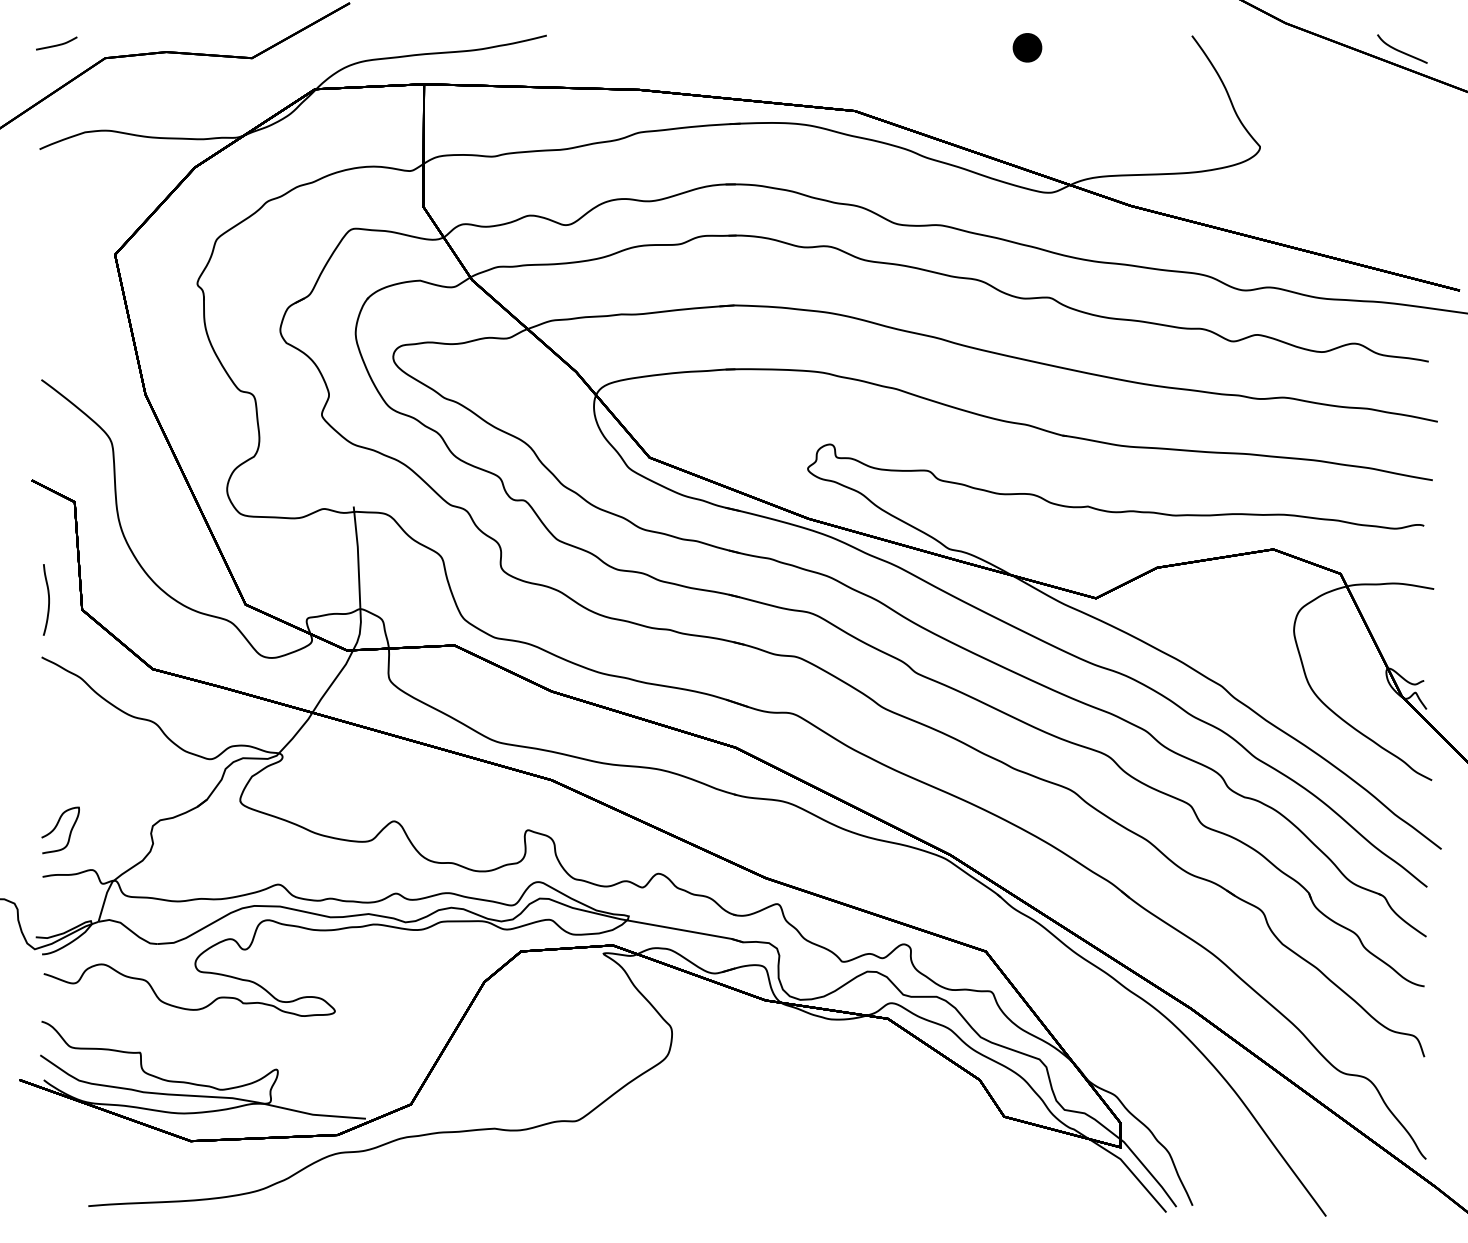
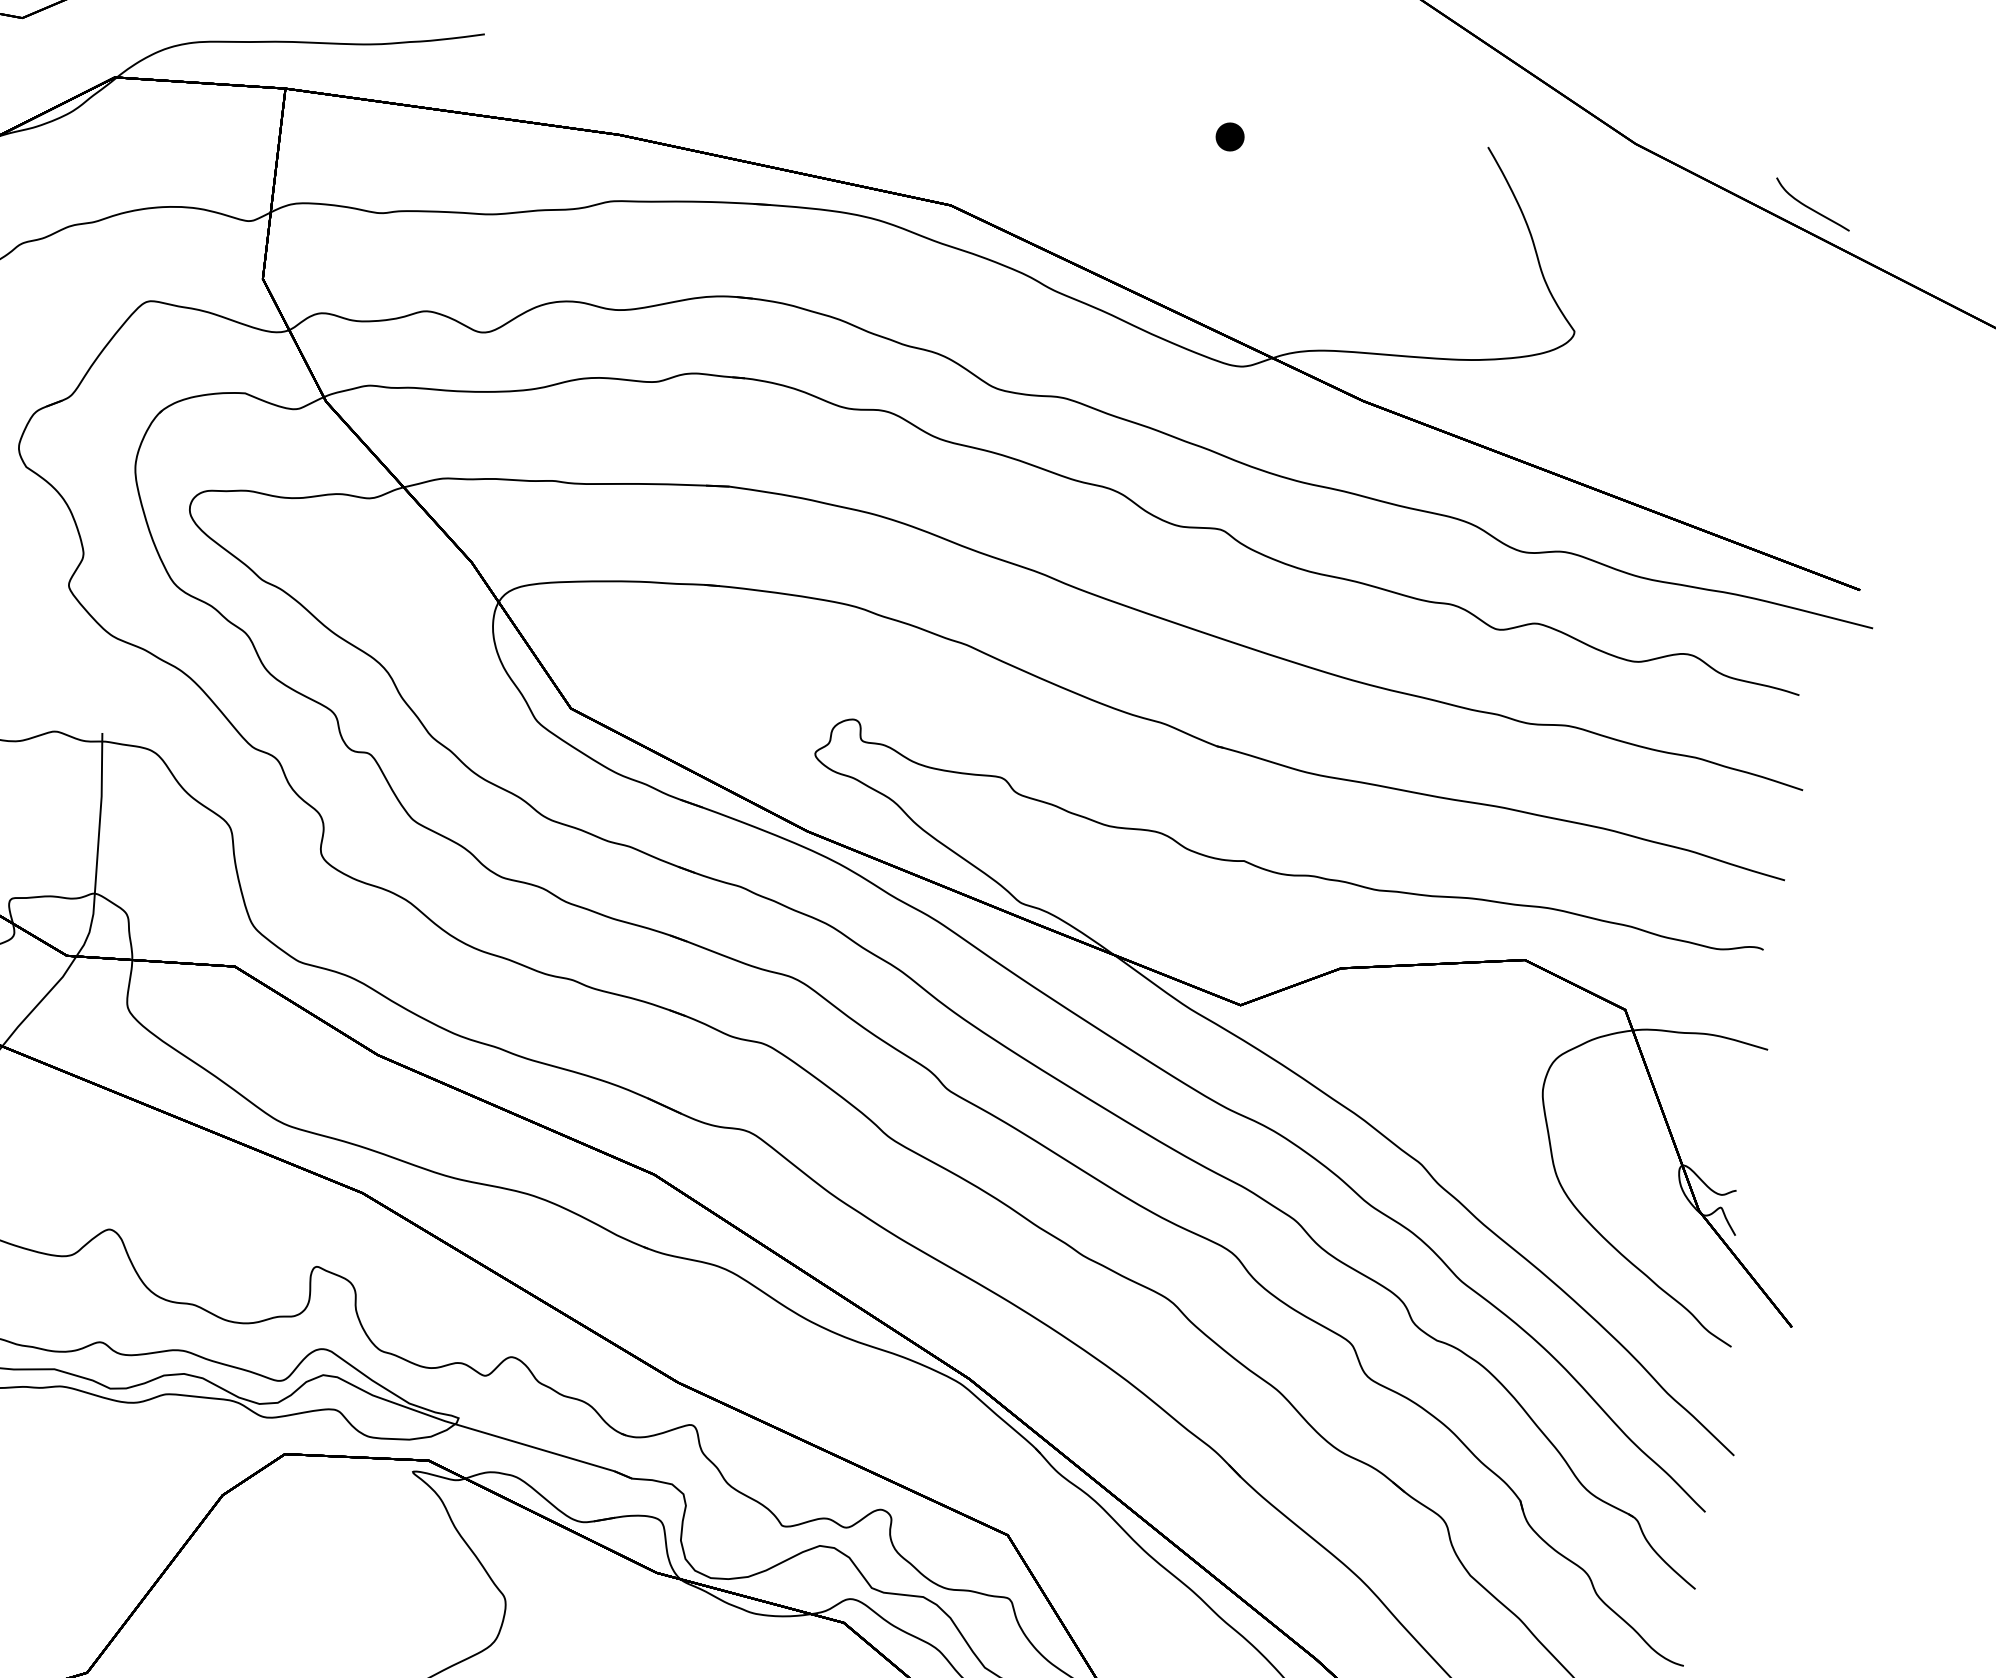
part: (1027, 47) -> (1230, 136), size x0.62

